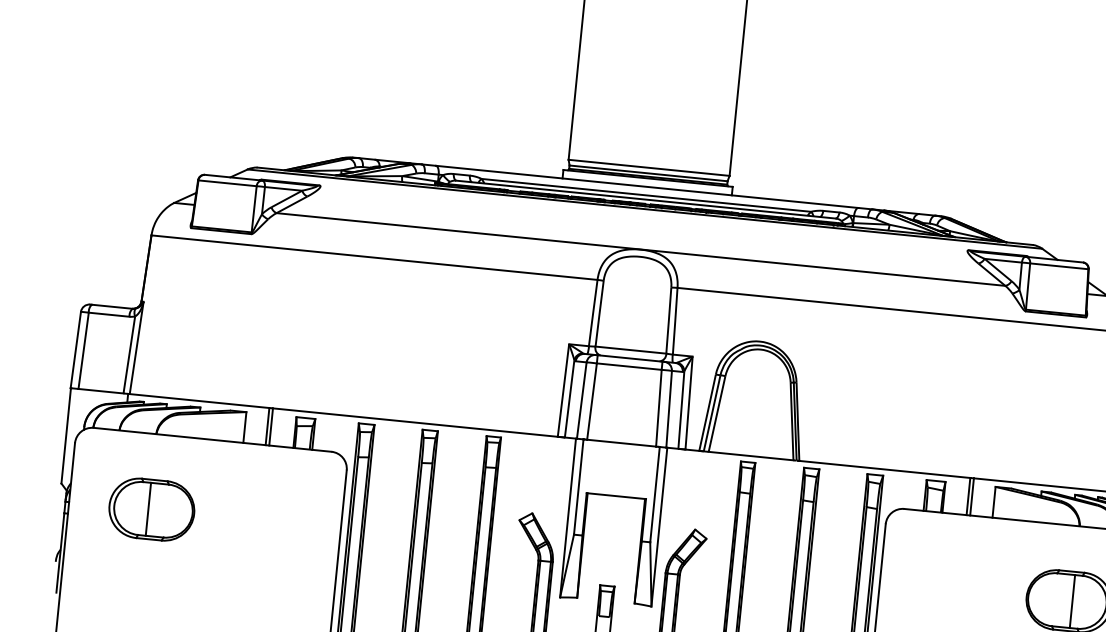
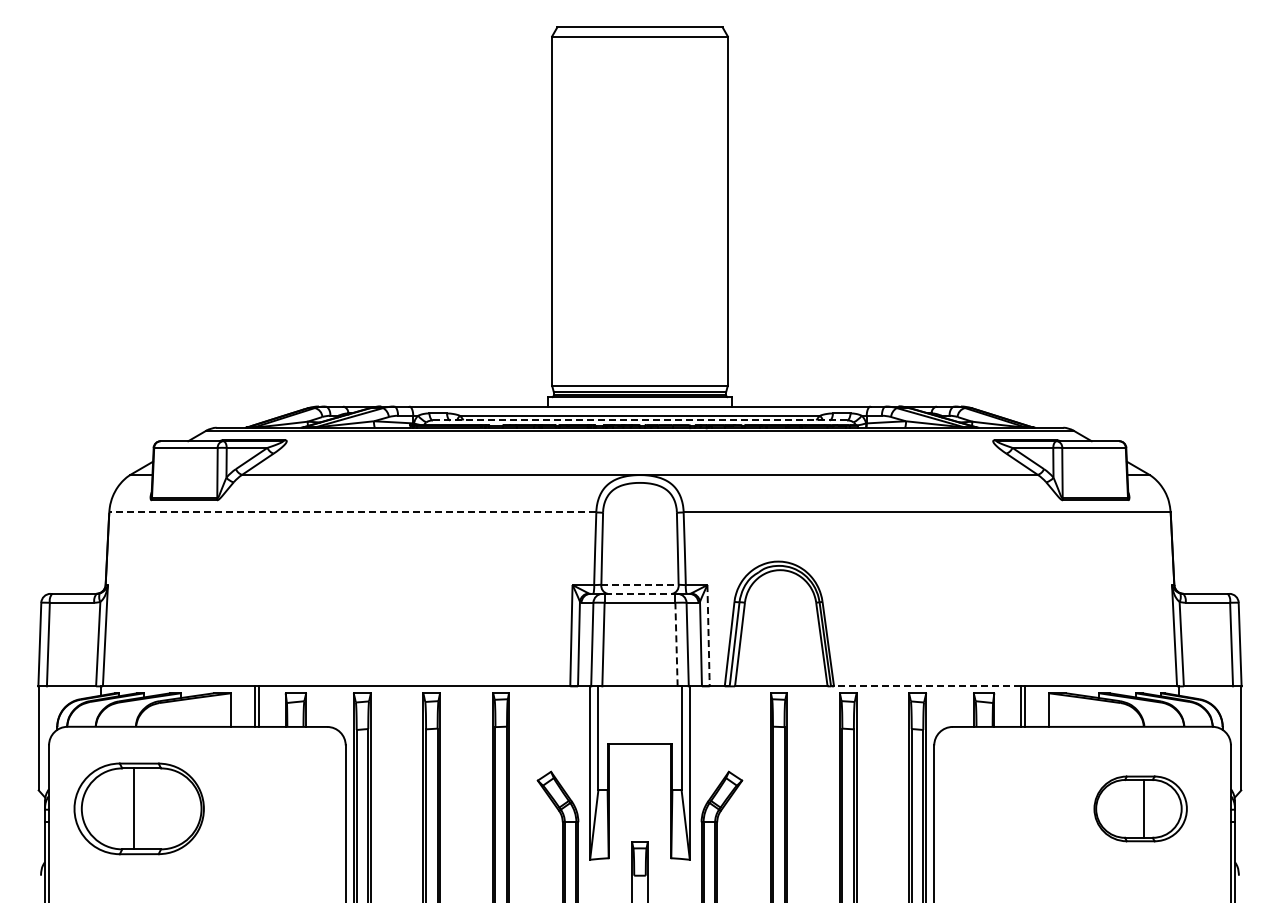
line: (646, 199) -> (640, 420), solid -> dashed
line: (374, 257) -> (352, 512), solid -> dashed
line: (631, 349) -> (640, 584), solid -> dashed
line: (630, 358) -> (640, 593), solid -> dashed
line: (688, 403) -> (708, 636), solid -> dashed
line: (658, 408) -> (676, 644), solid -> dashed
line: (884, 469) -> (927, 686), solid -> dashed
part: (152, 509) -> (139, 808), size x1.4

